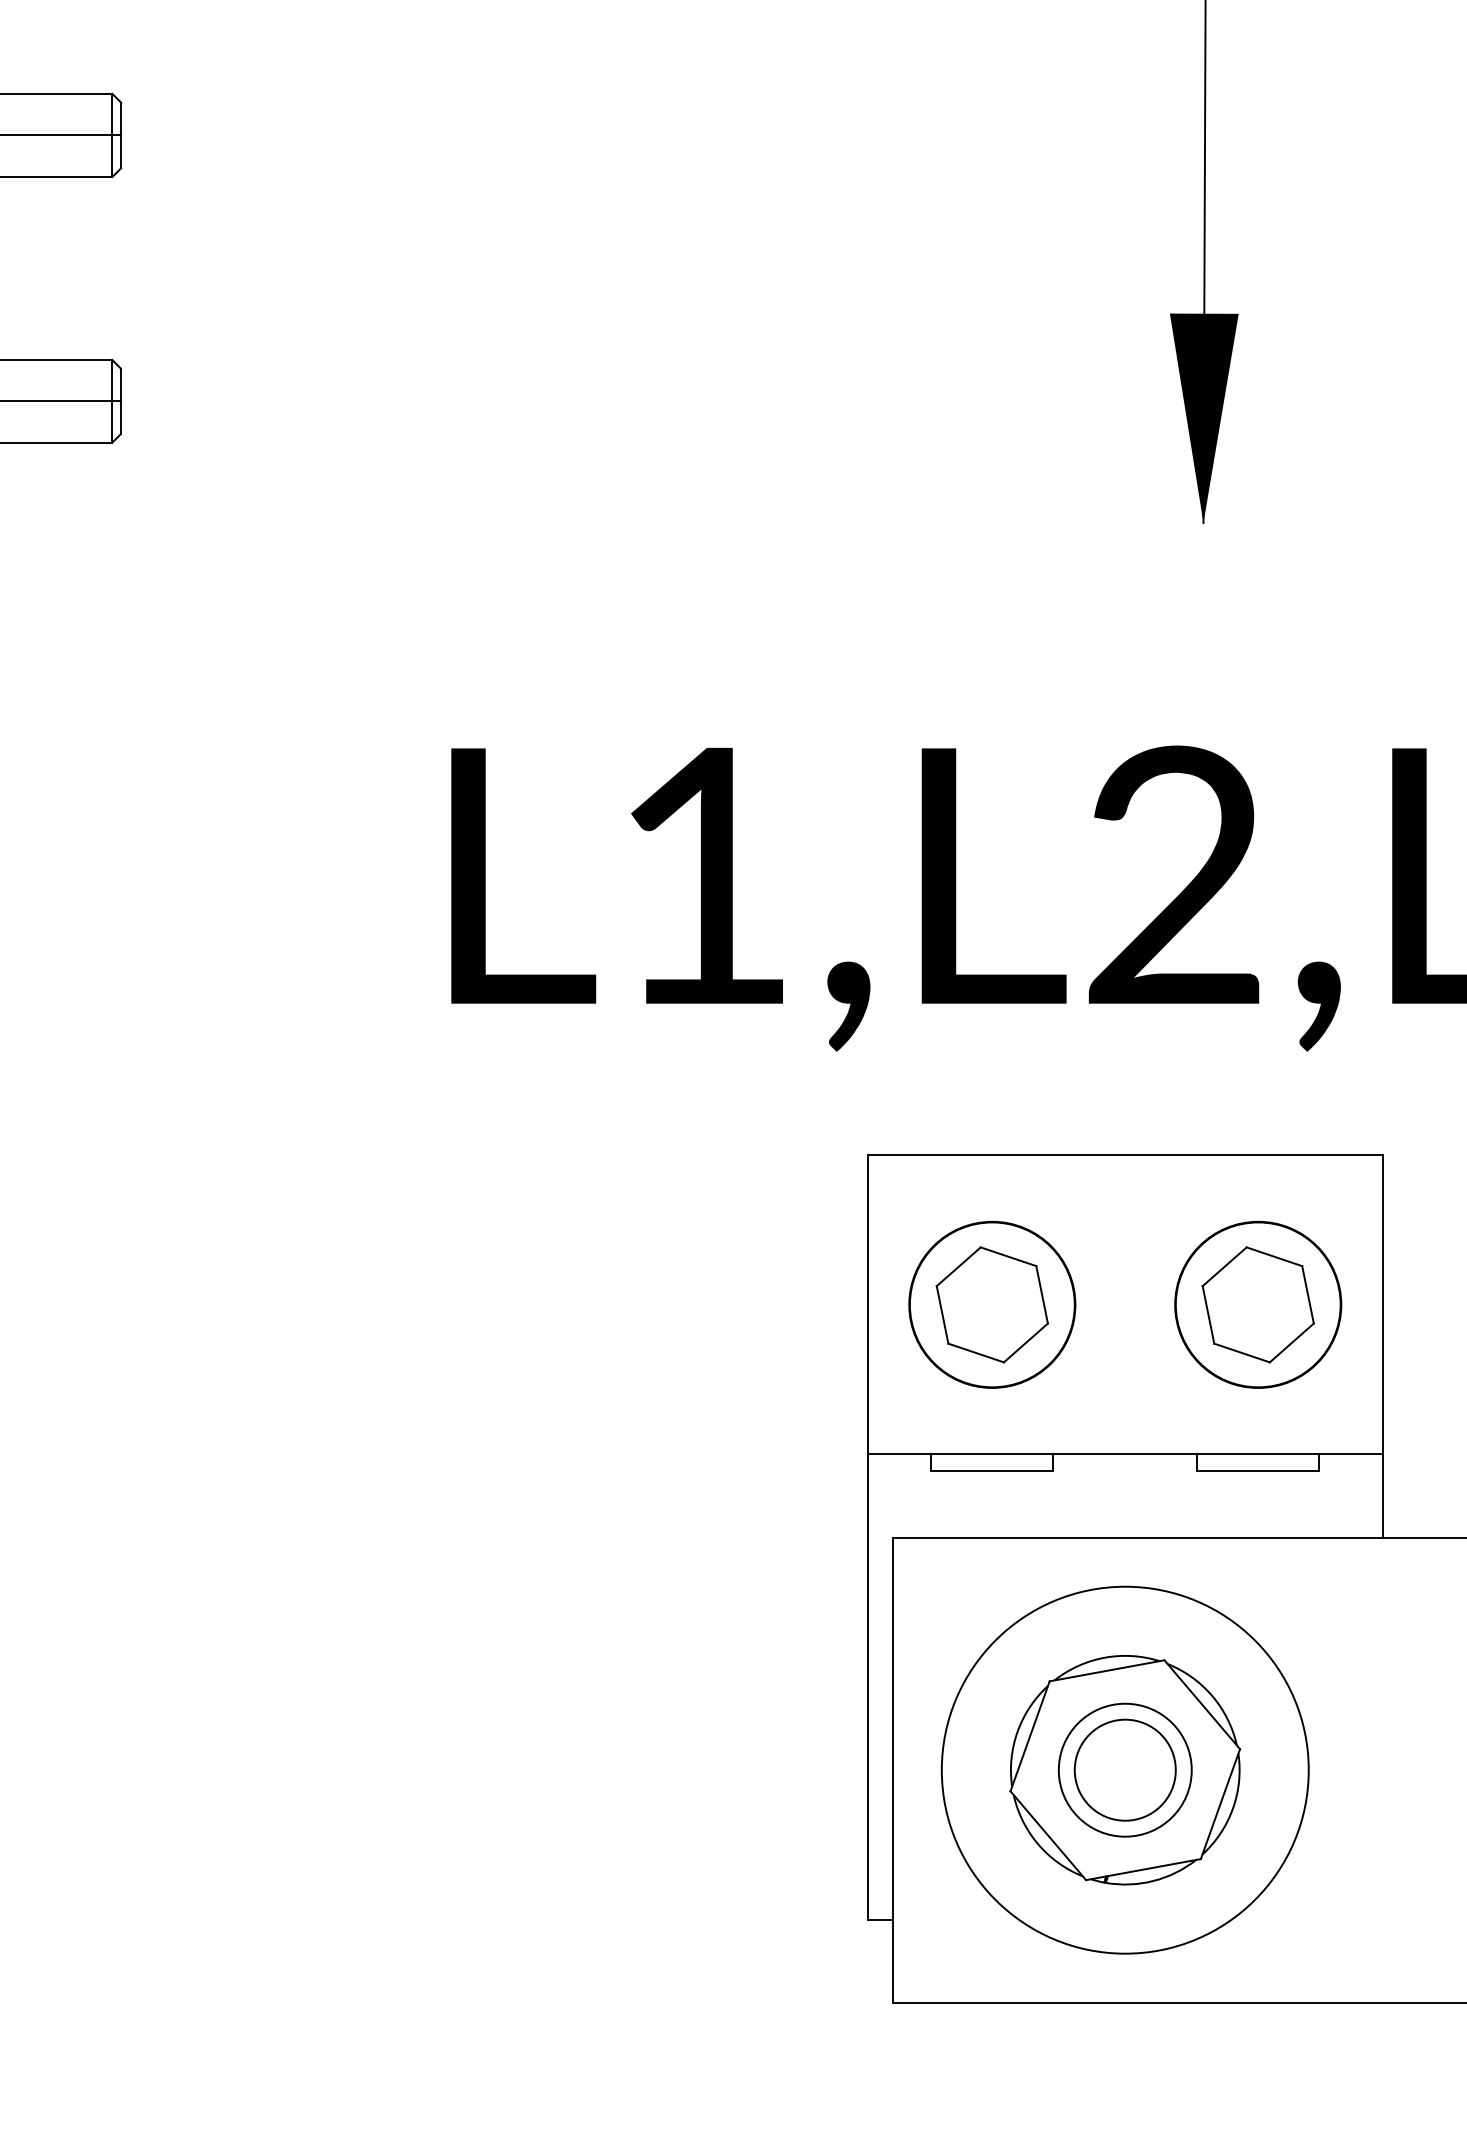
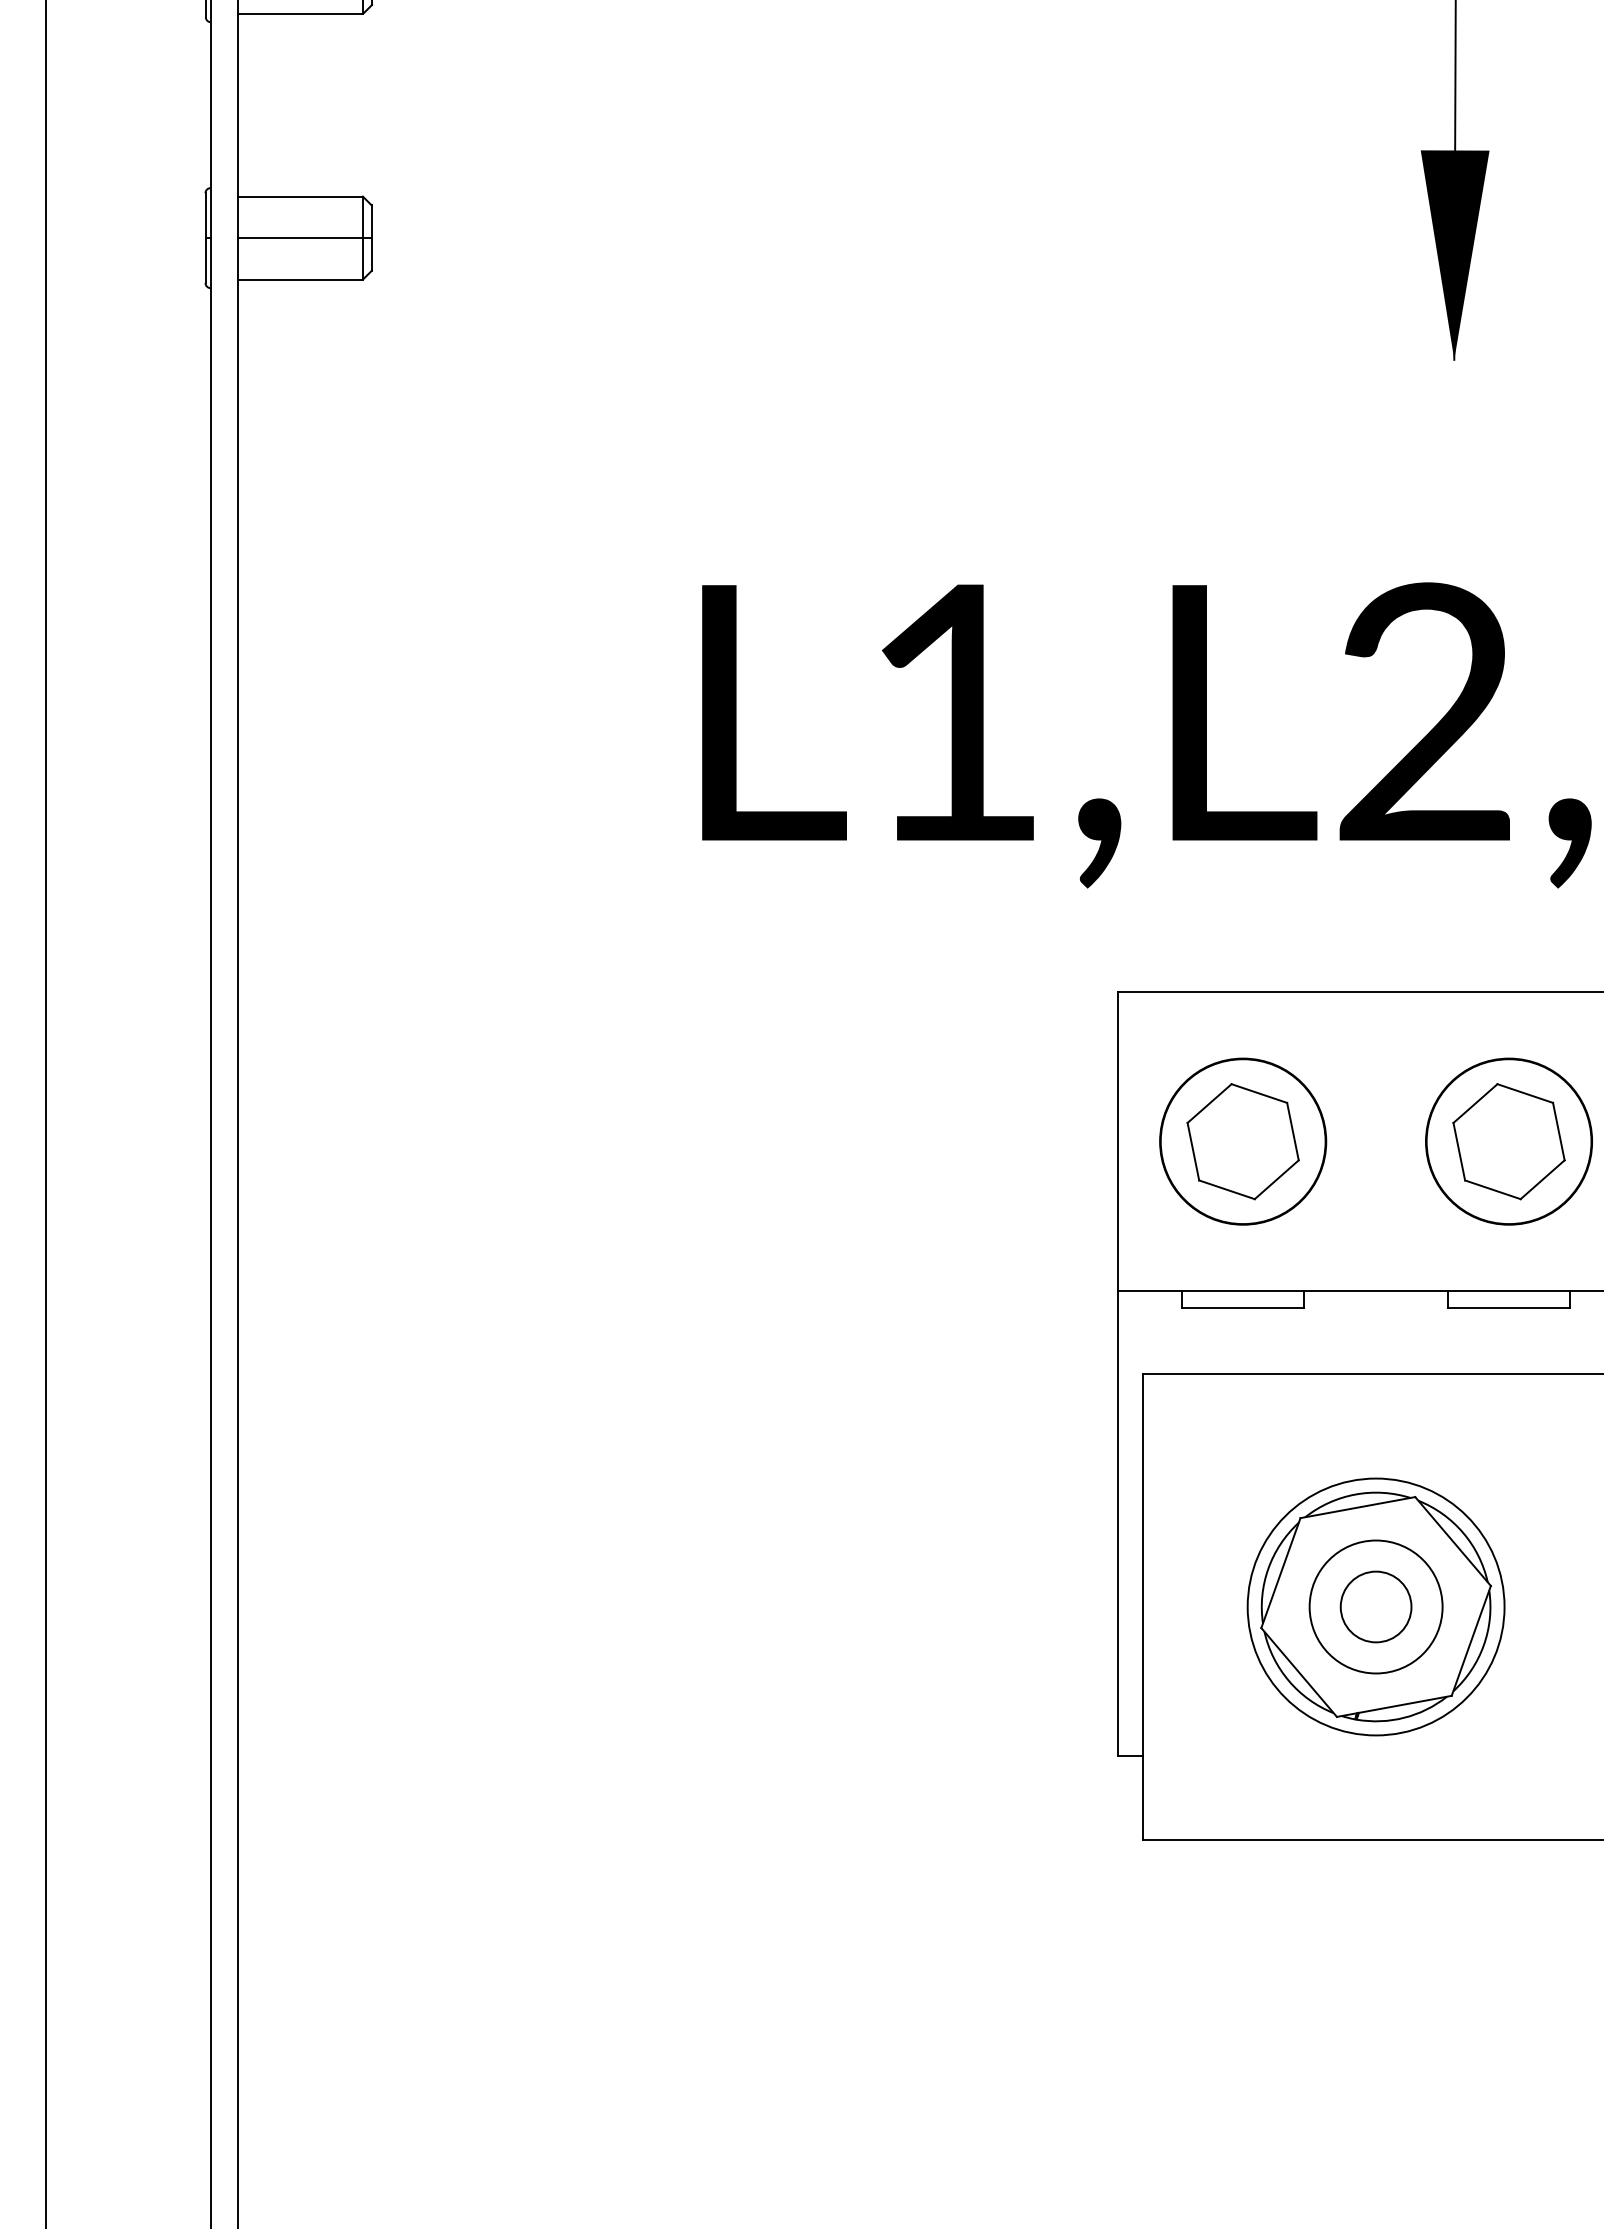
circle: (1124, 1769) -> (1375, 1606), size x0.7
circle: (1124, 1769) -> (1375, 1606), size x0.7

